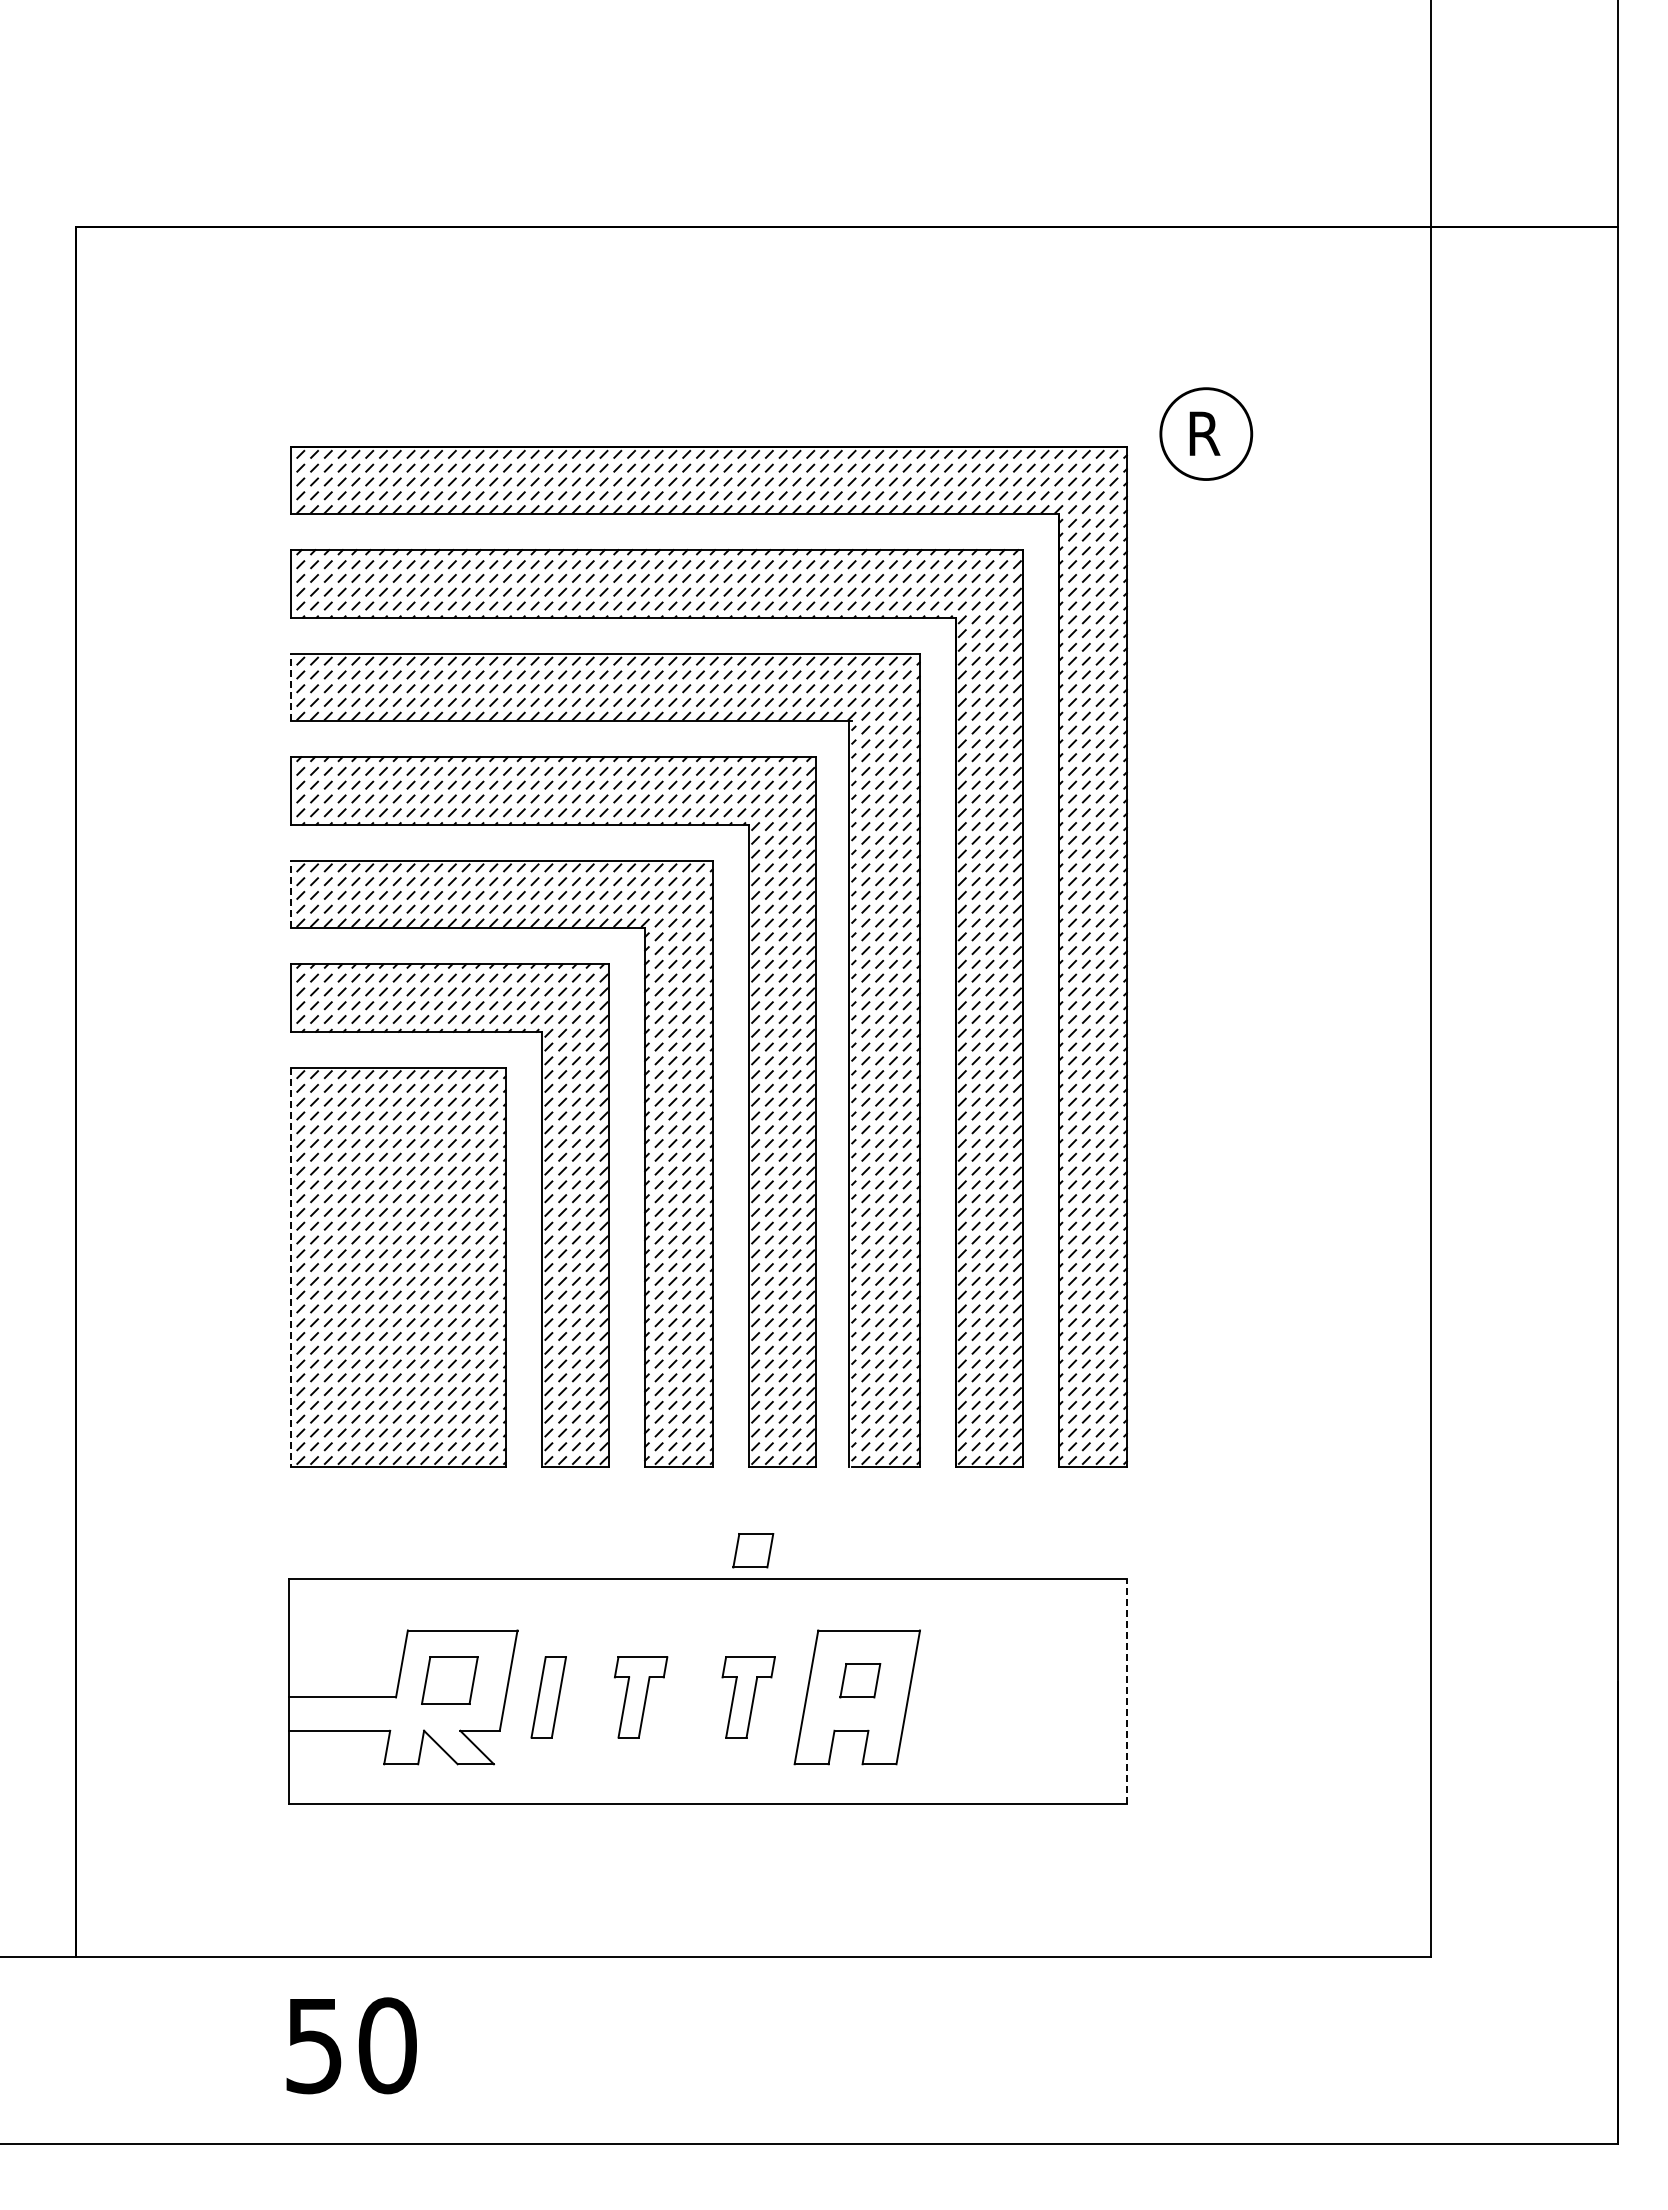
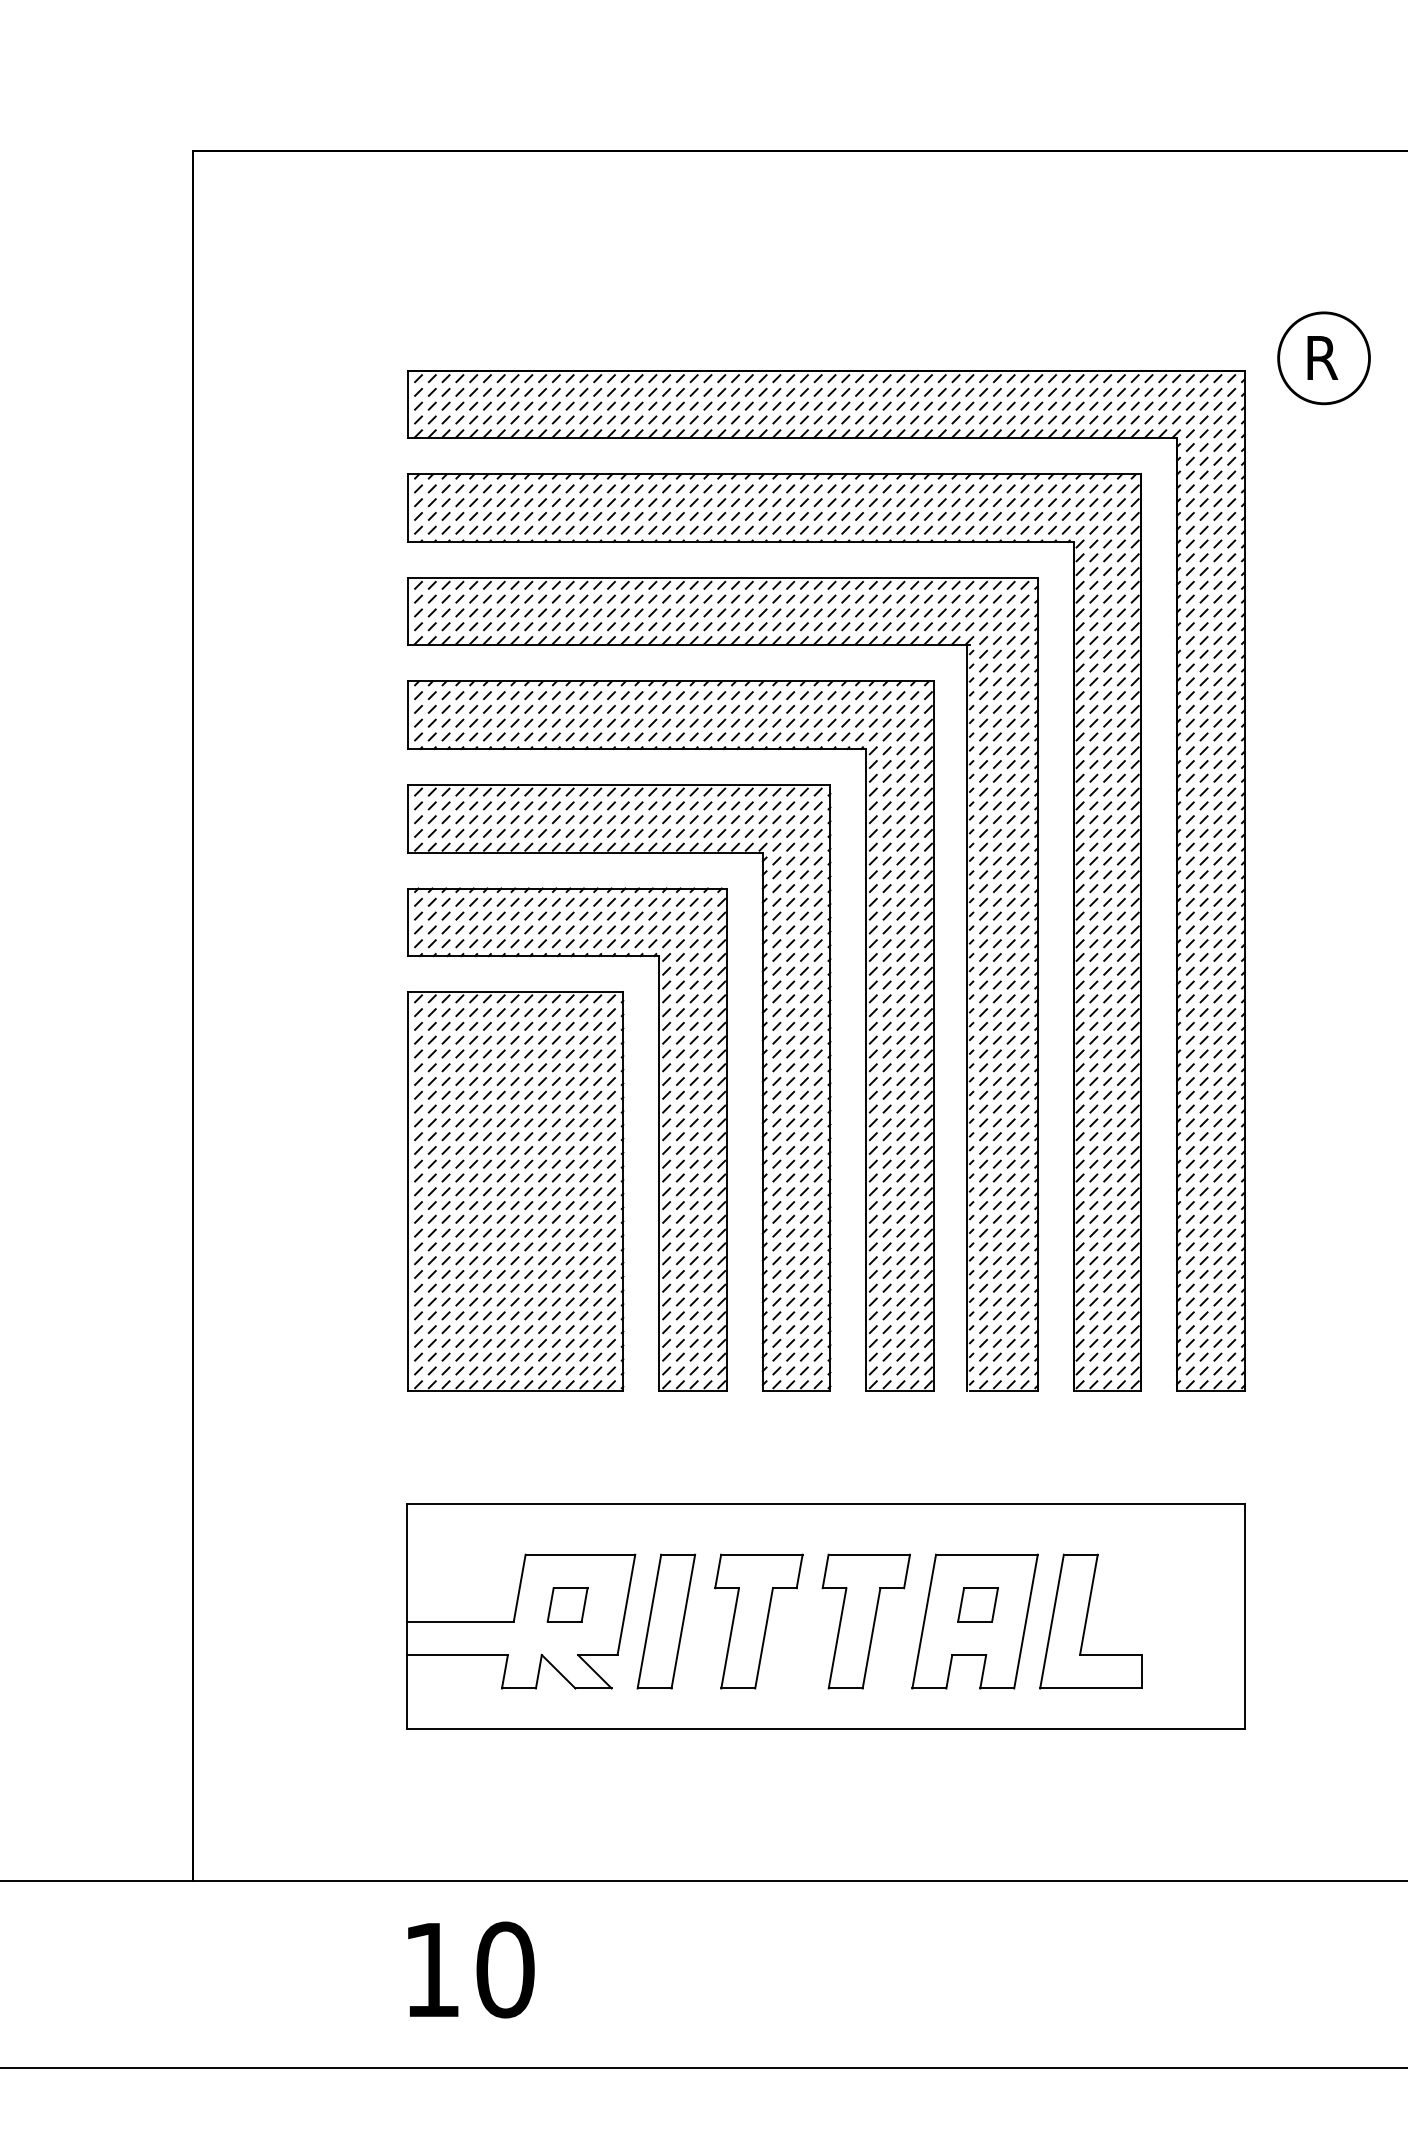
line: (290, 687) -> (408, 611), dashed -> solid
line: (290, 894) -> (408, 818), dashed -> solid
line: (290, 1267) -> (408, 1191), dashed -> solid
part: (753, 1550) -> (871, 1474), removed
part: (449, 1680) -> (567, 1604), size x0.71
line: (1126, 1691) -> (1244, 1615), dashed -> solid
part: (548, 1697) -> (666, 1621), size x1.67
part: (640, 1697) -> (758, 1621), size x1.67
part: (748, 1697) -> (866, 1621), size x1.67
part: (972, 1697) -> (1090, 1621), added
text: (313, 2046) -> (431, 1970), 50 -> 10

